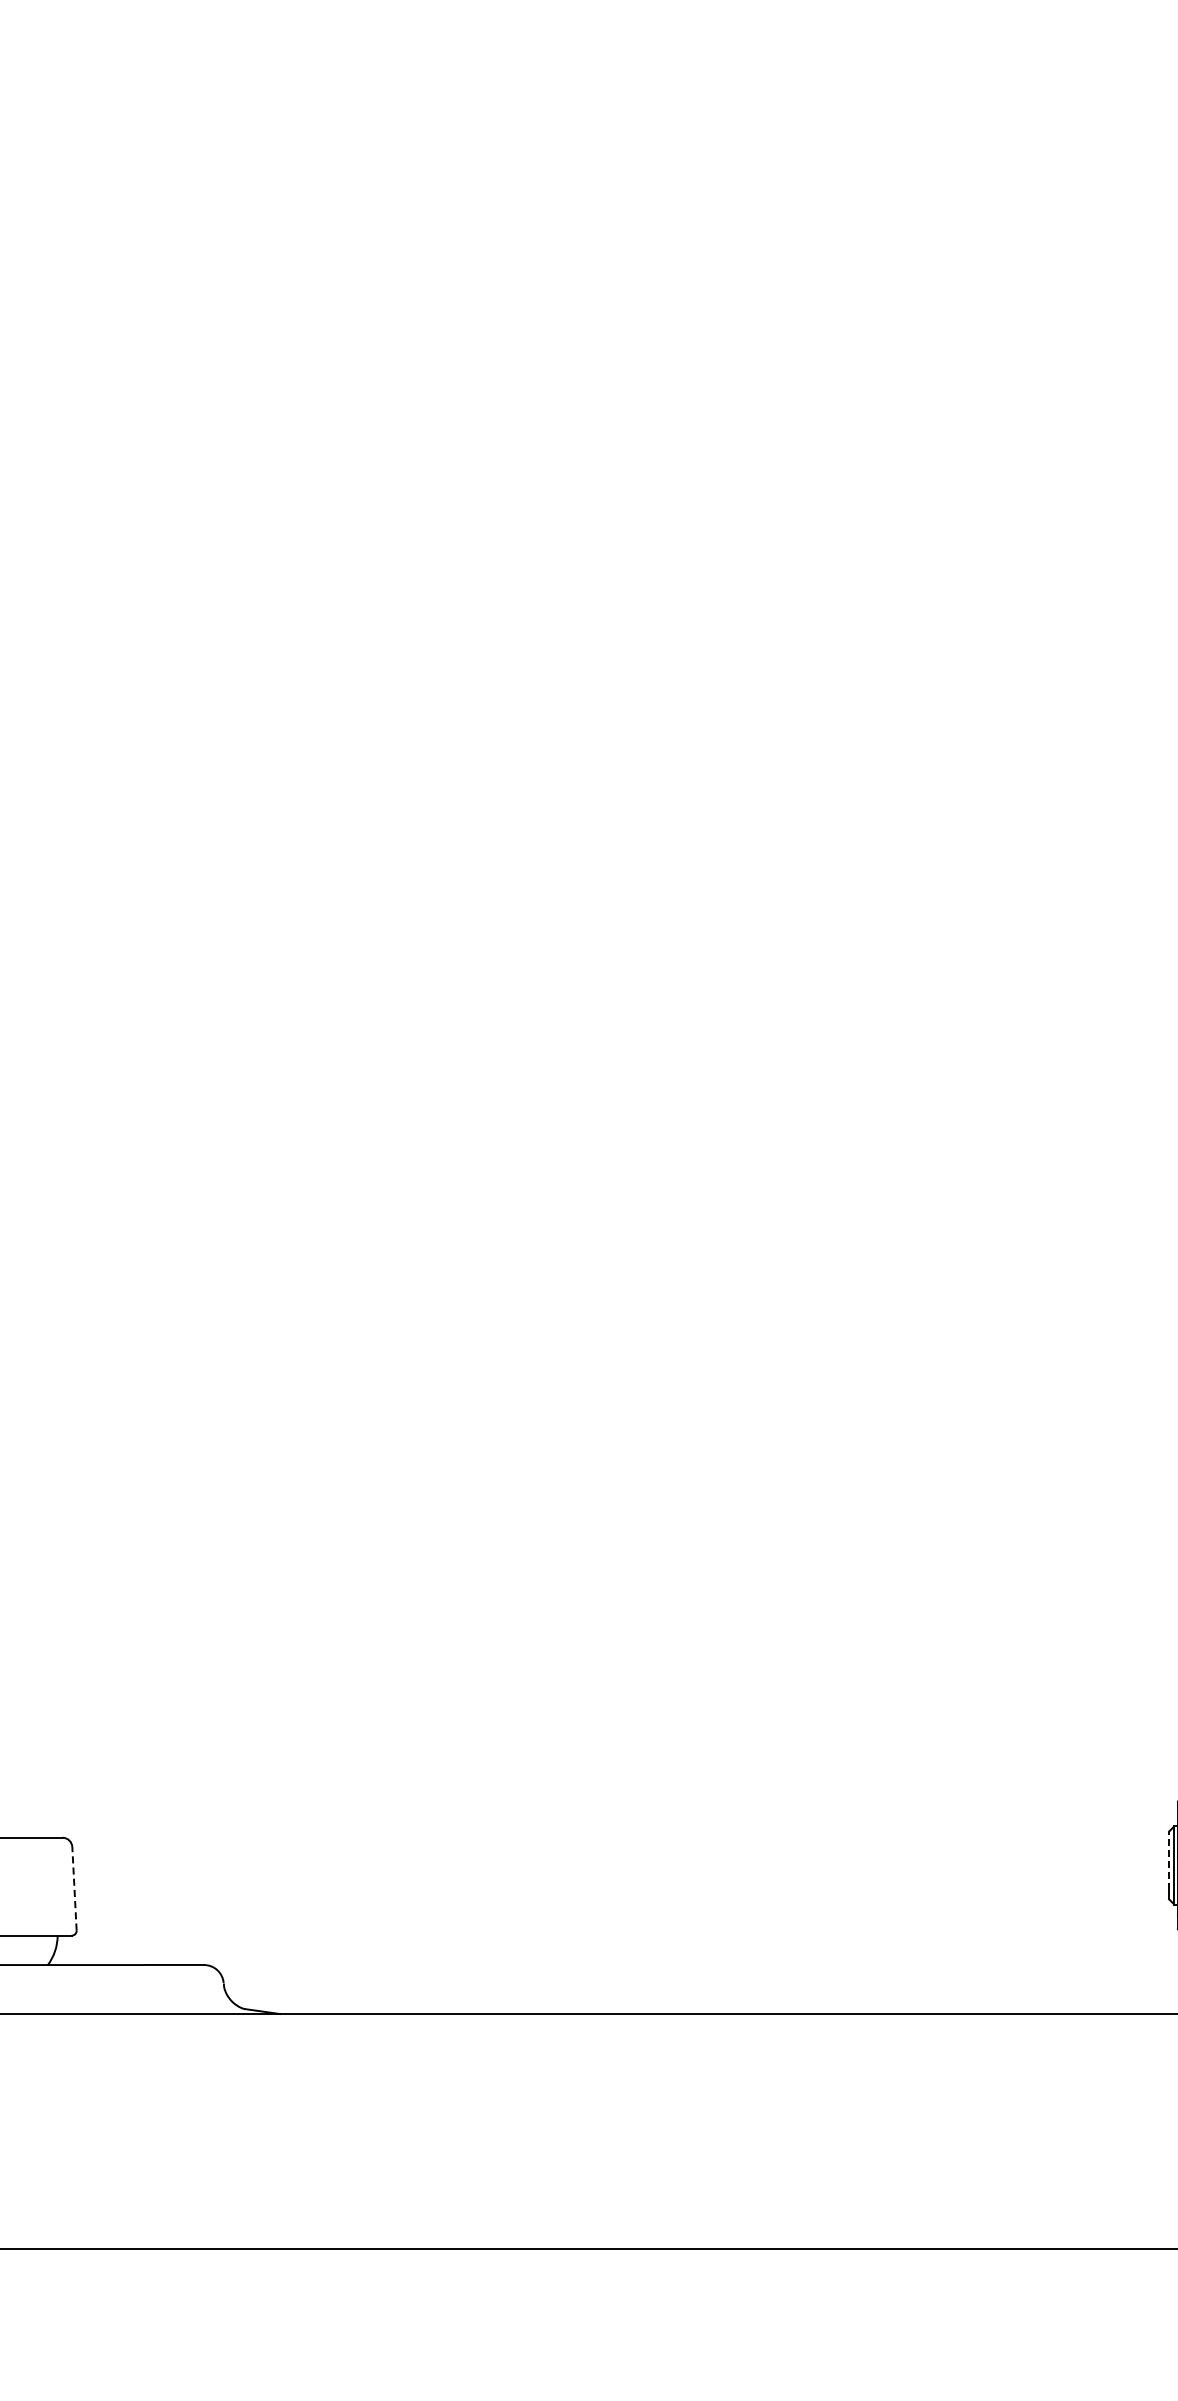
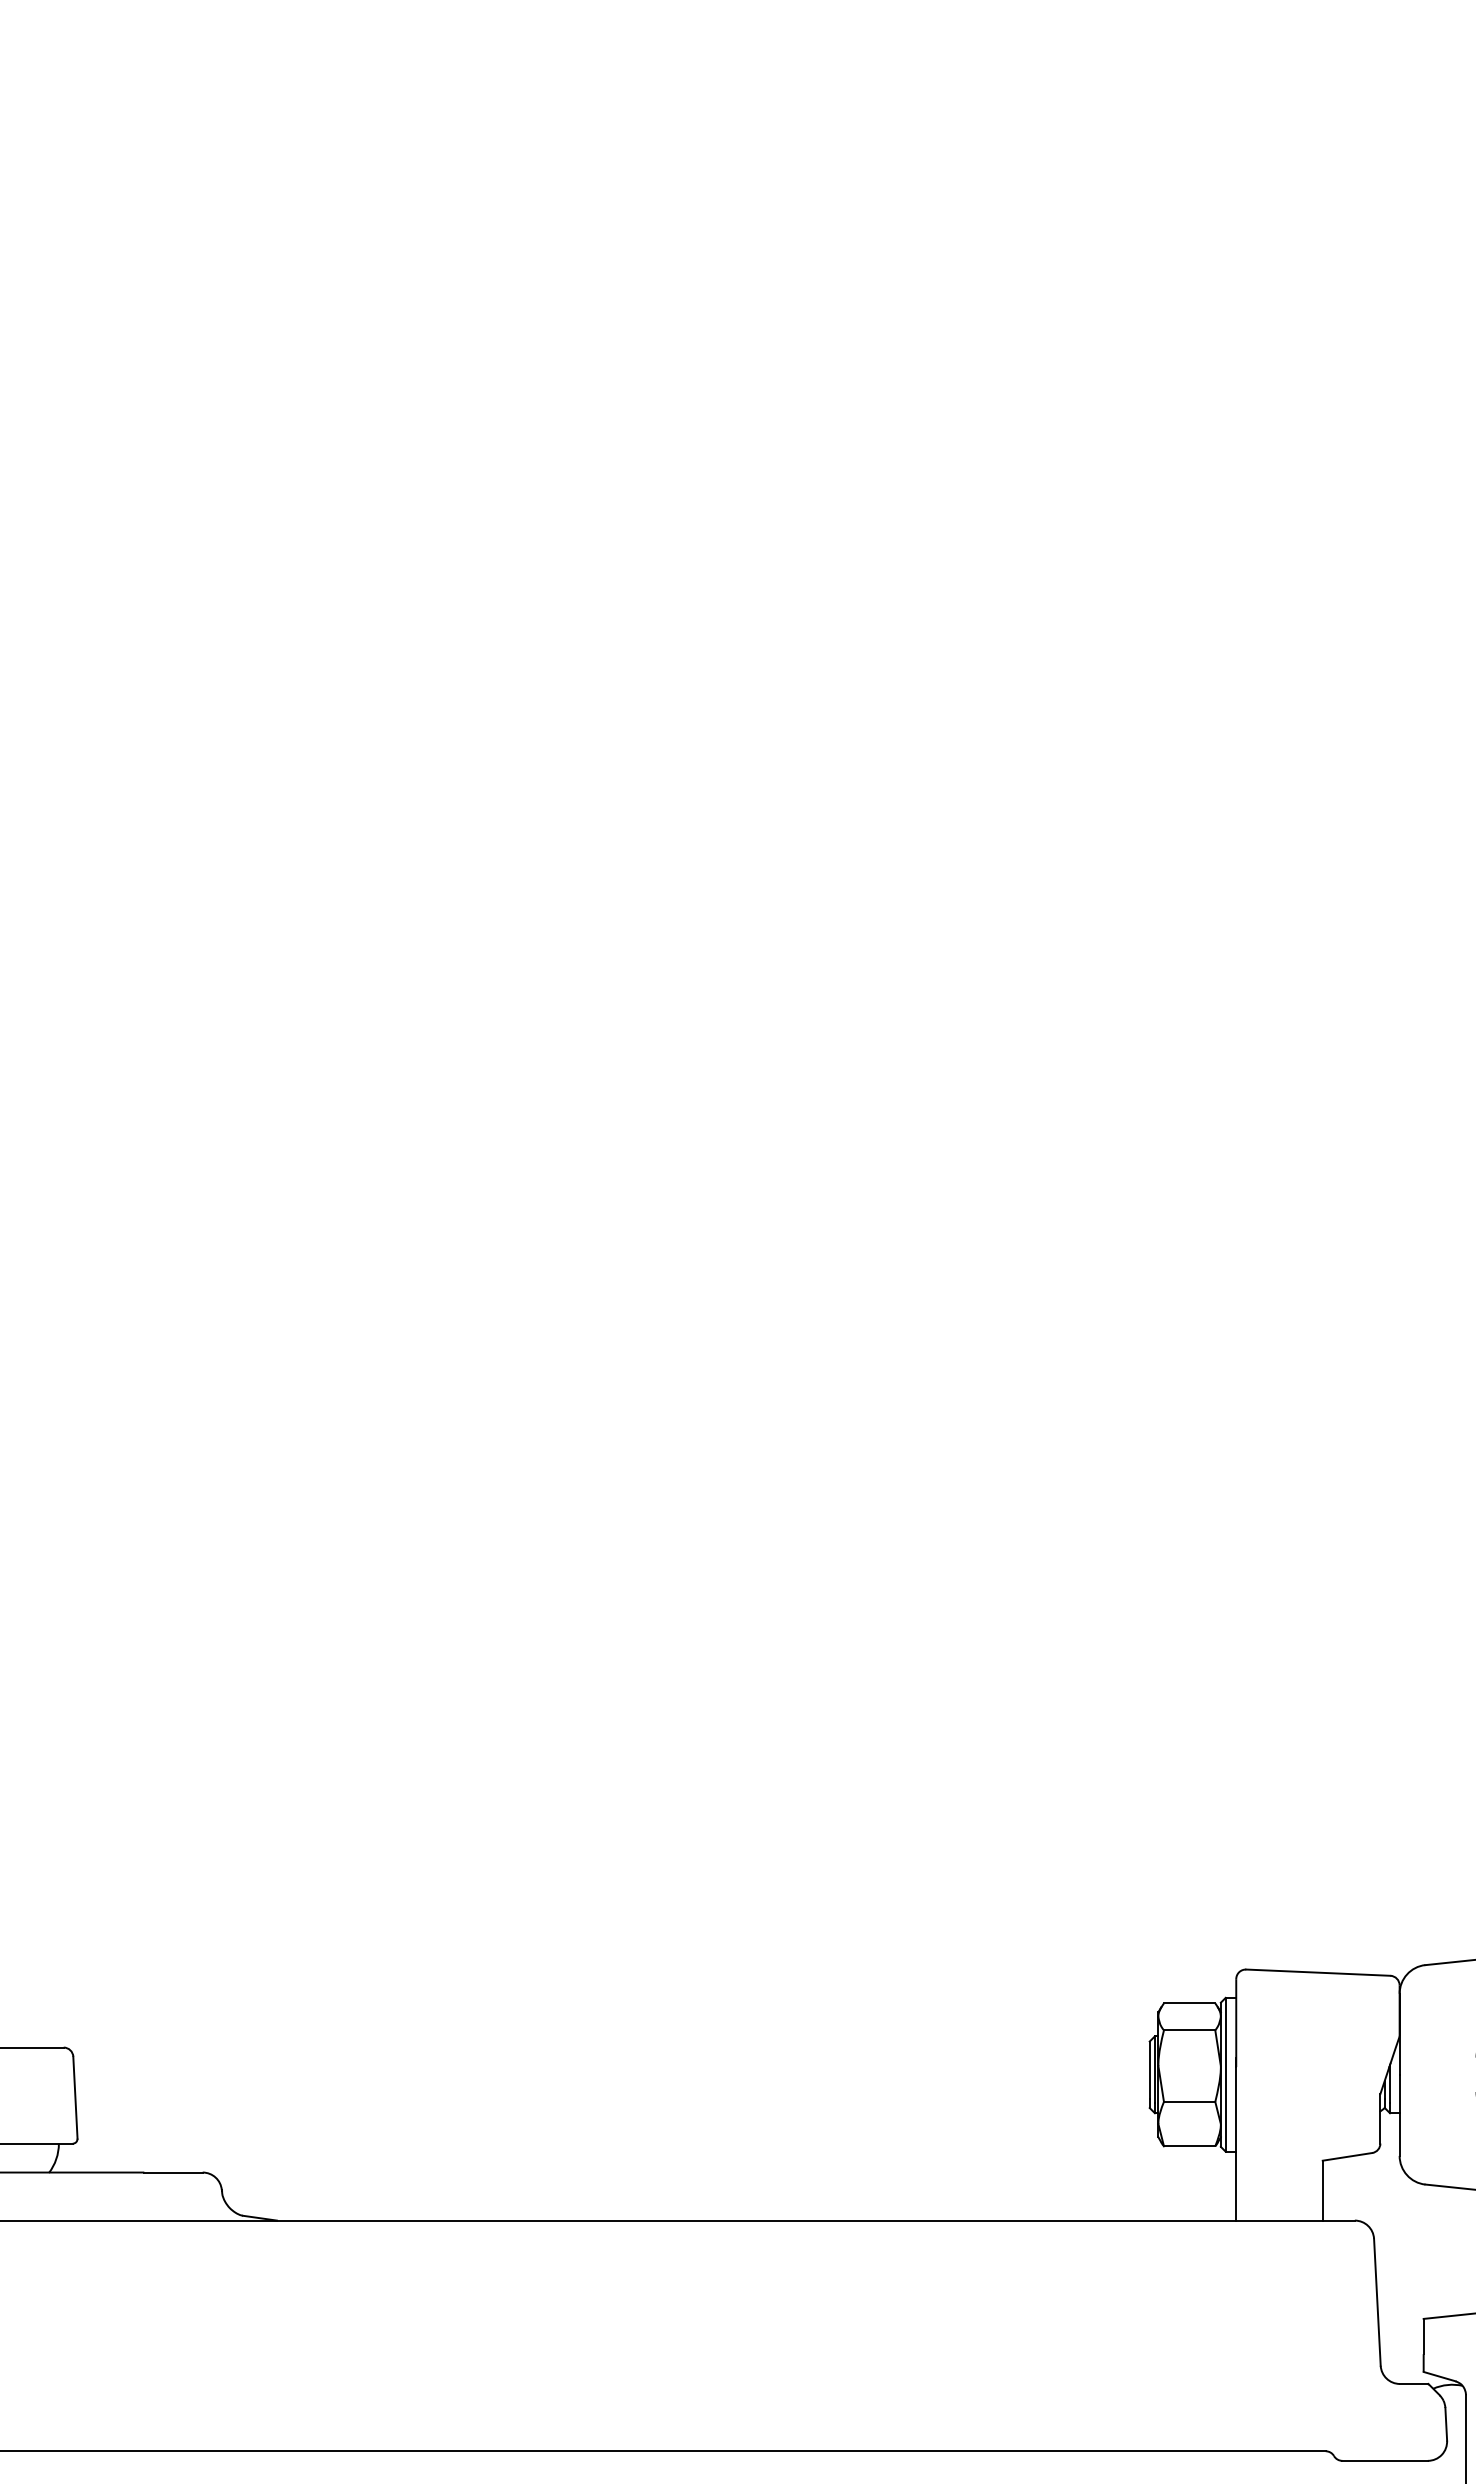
line: (1168, 1861) -> (1149, 2070), dashed -> solid
line: (74, 1888) -> (75, 2097), dashed -> solid

